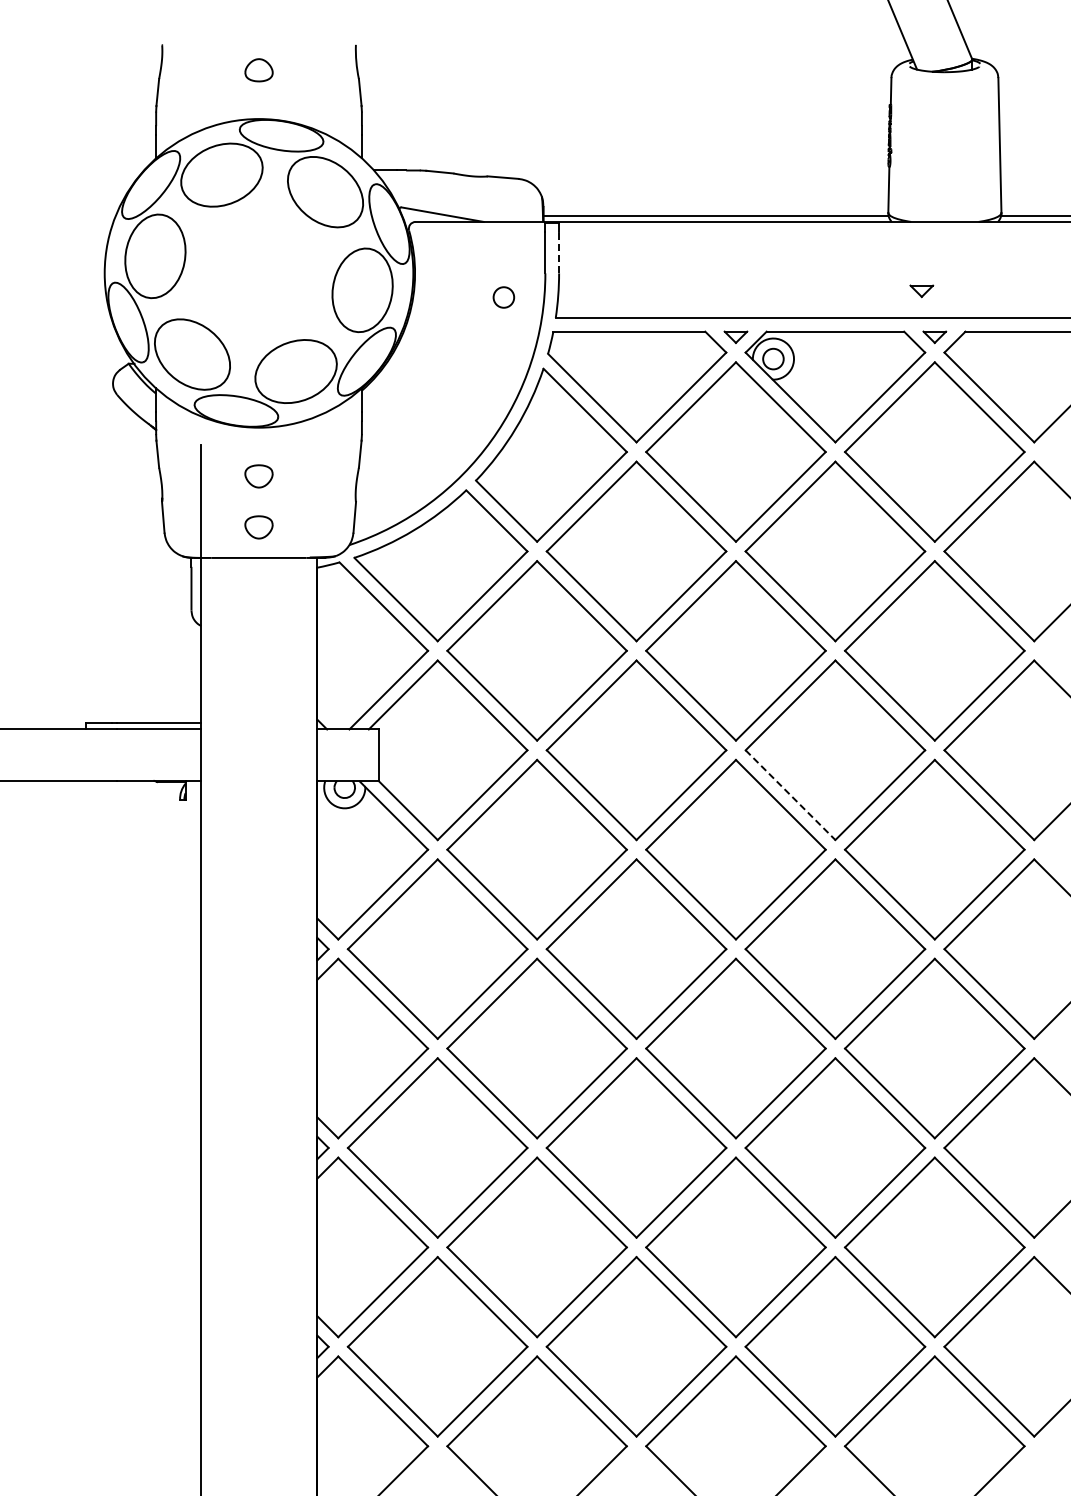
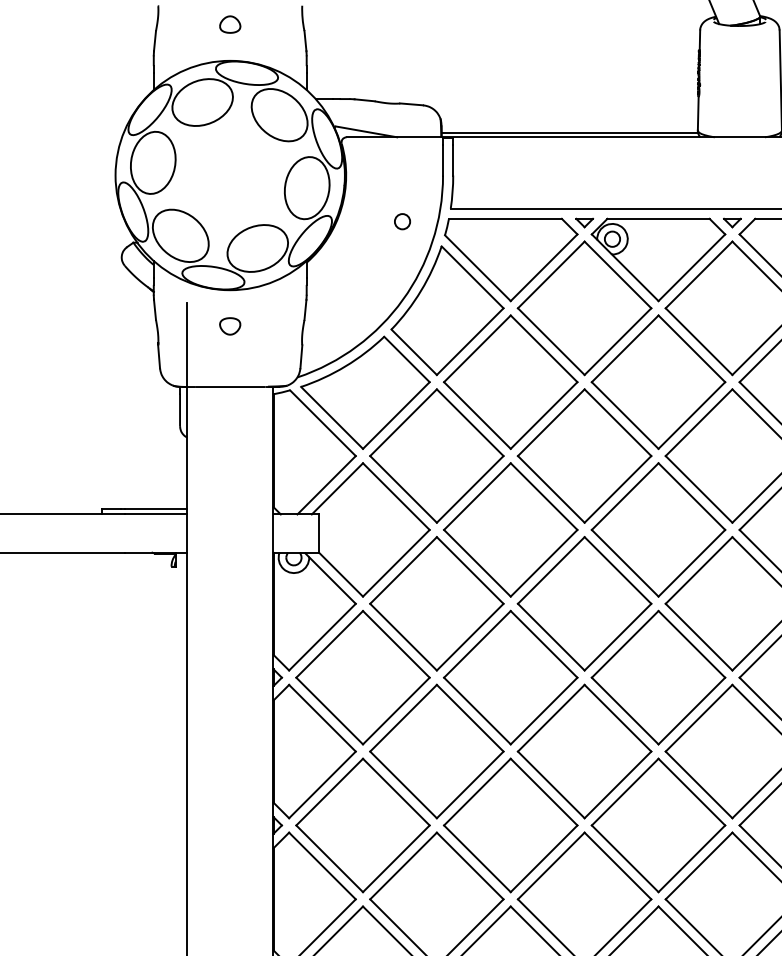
line: (559, 252) -> (453, 160), dashed -> solid
part: (921, 291) -> (722, 189), removed
circle: (503, 297) -> (402, 221), moved
part: (258, 527) -> (229, 364), removed
line: (790, 795) -> (625, 563), dashed -> solid

